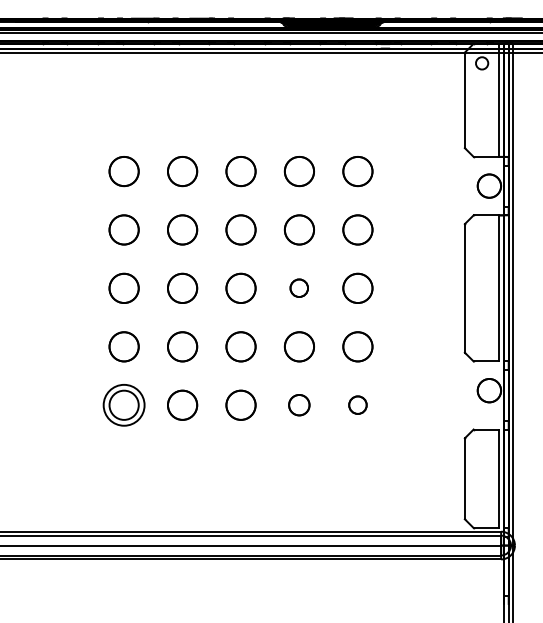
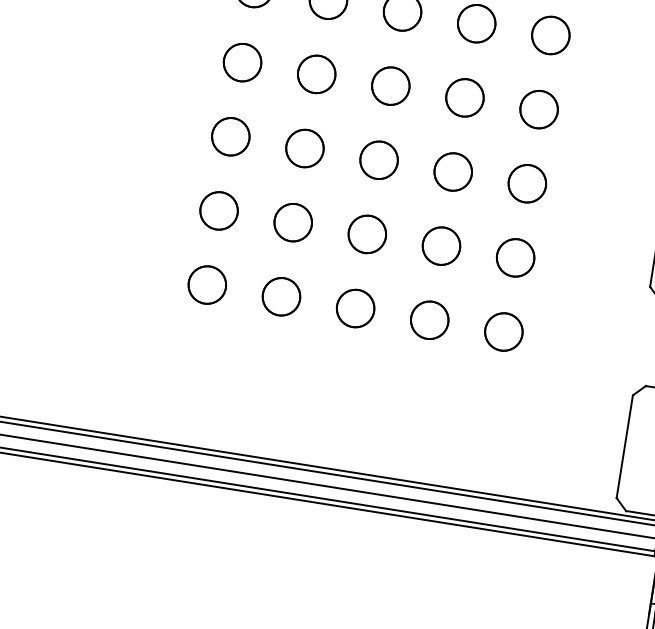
circle: (298, 287) -> (452, 170), size x1.67
circle: (123, 404) -> (206, 283), size x0.71
circle: (298, 404) -> (428, 319), size x1.43
circle: (357, 404) -> (503, 330), size x1.67

